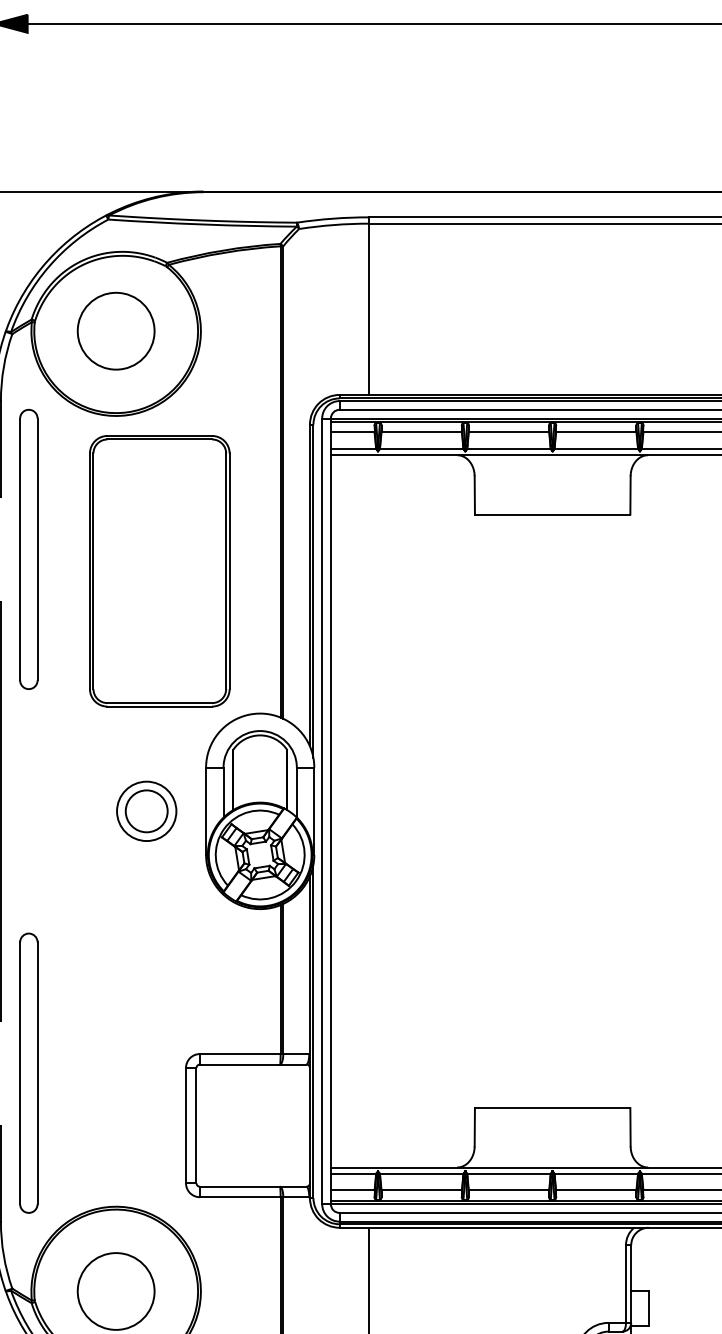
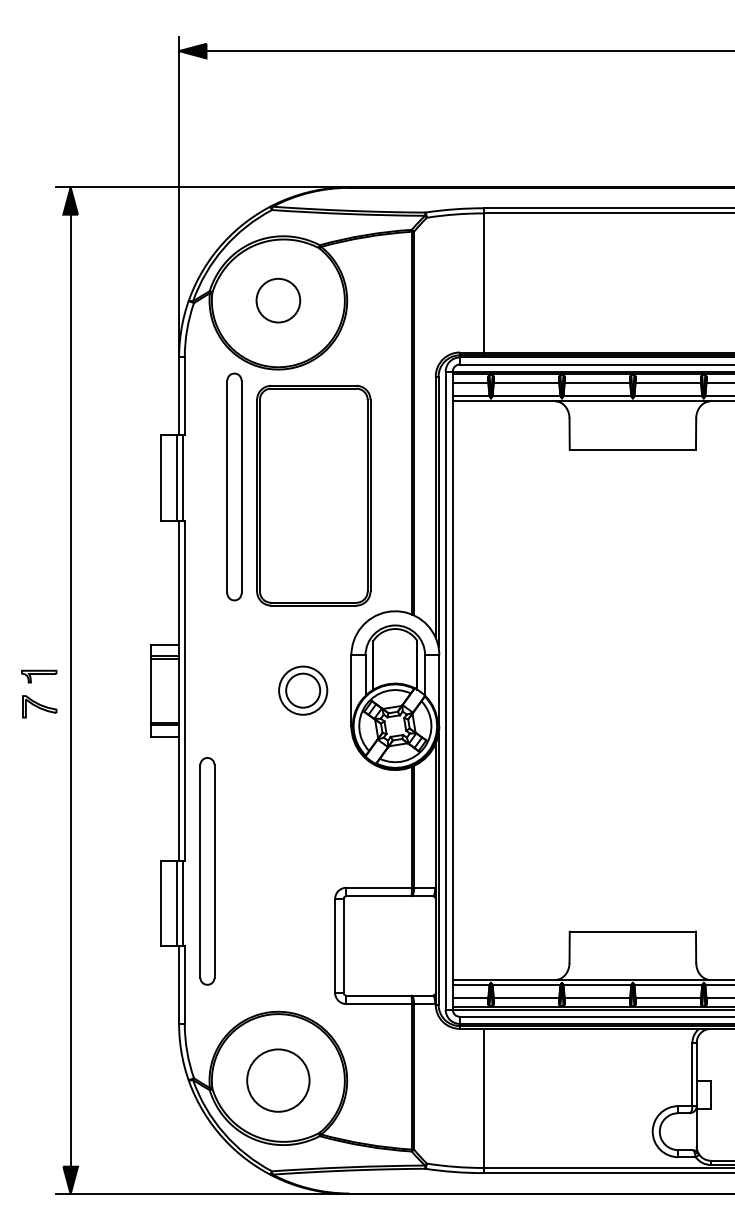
circle: (116, 330) -> (278, 300), size x0.7
part: (28, 548) -> (234, 486), moved
part: (28, 1073) -> (207, 871), moved

